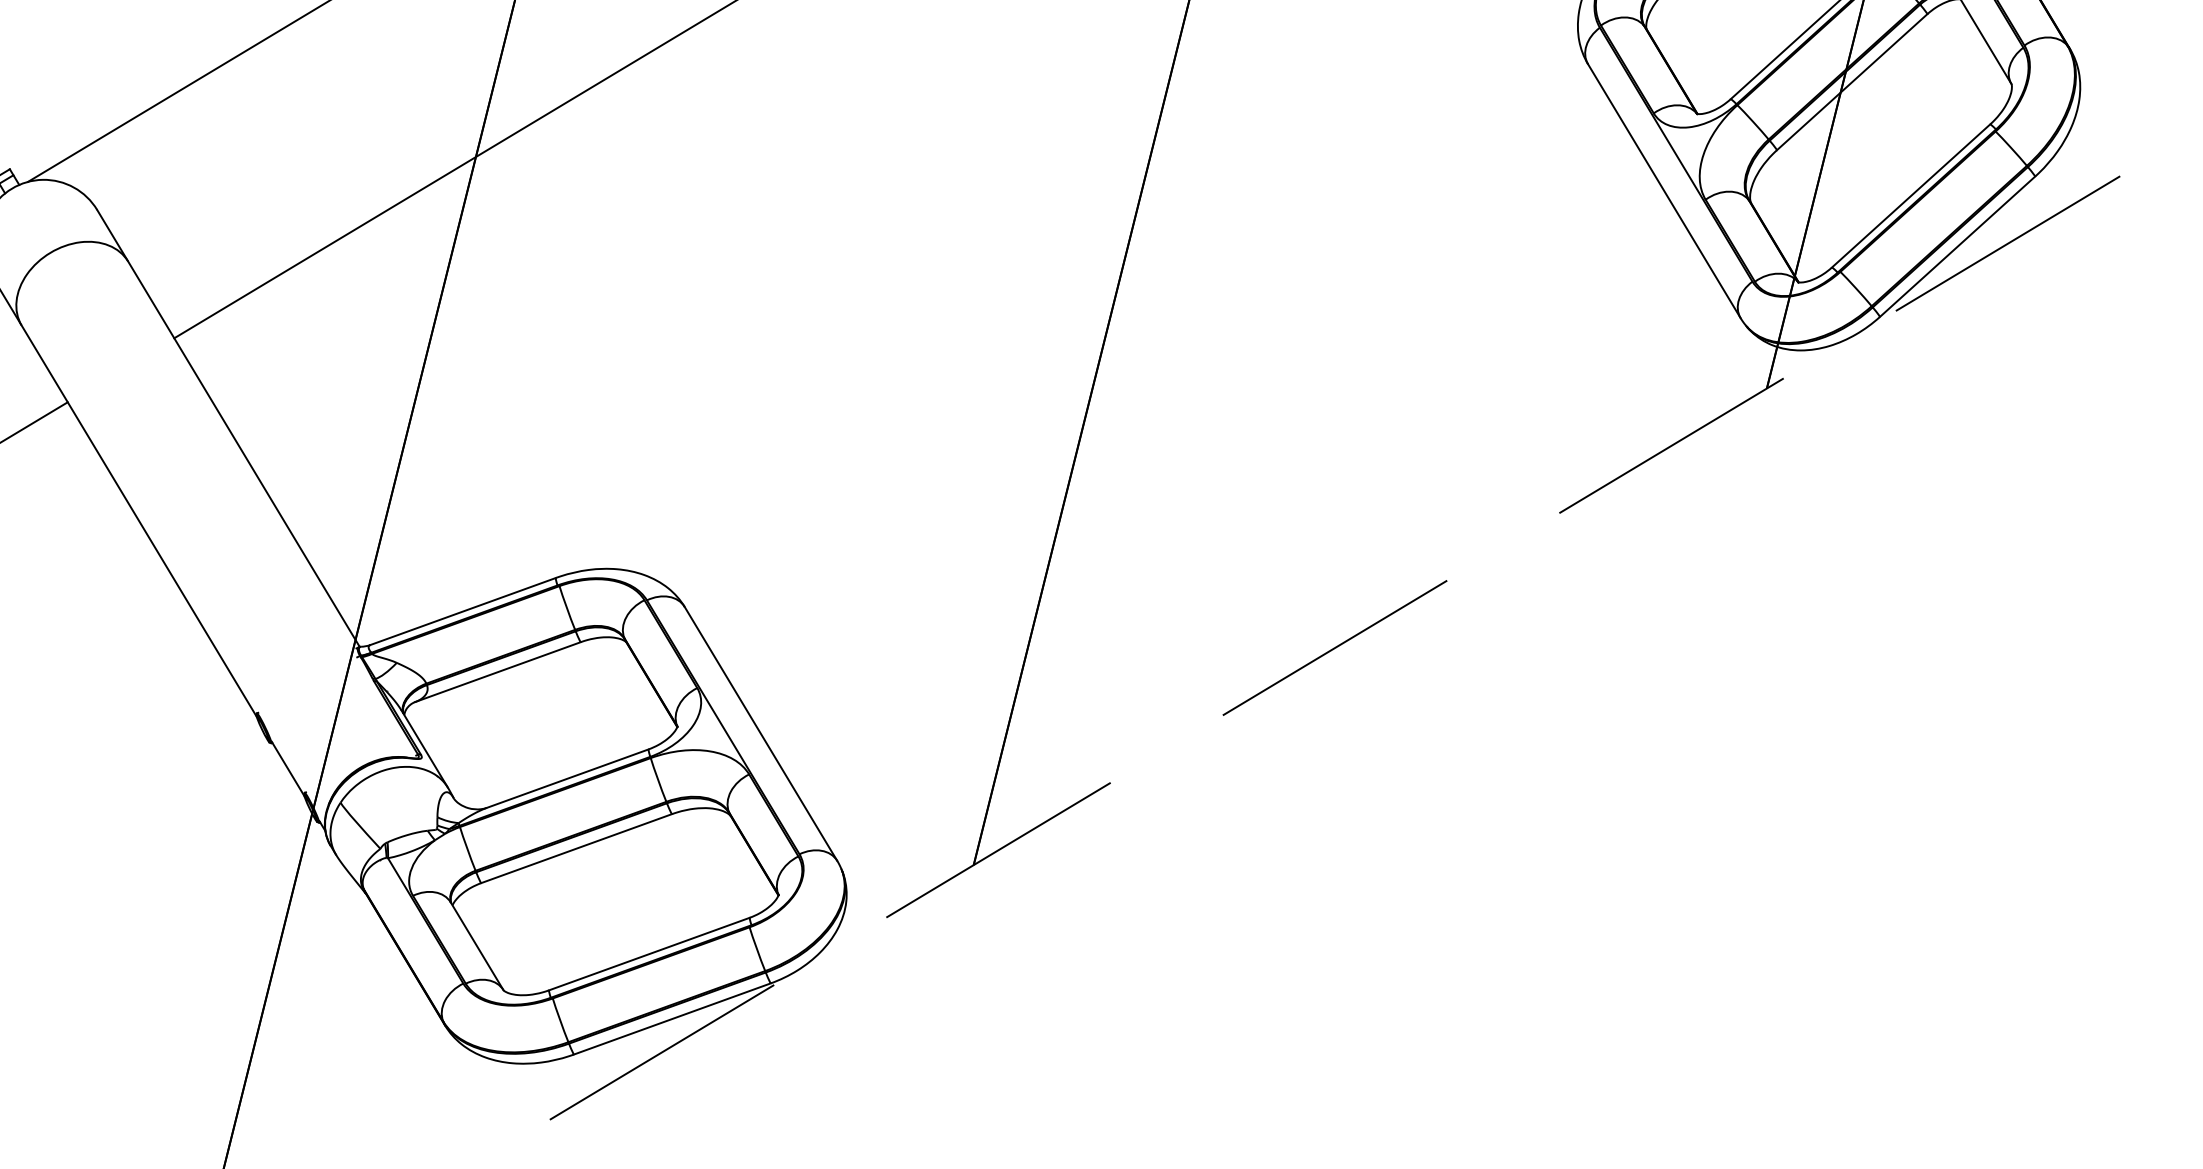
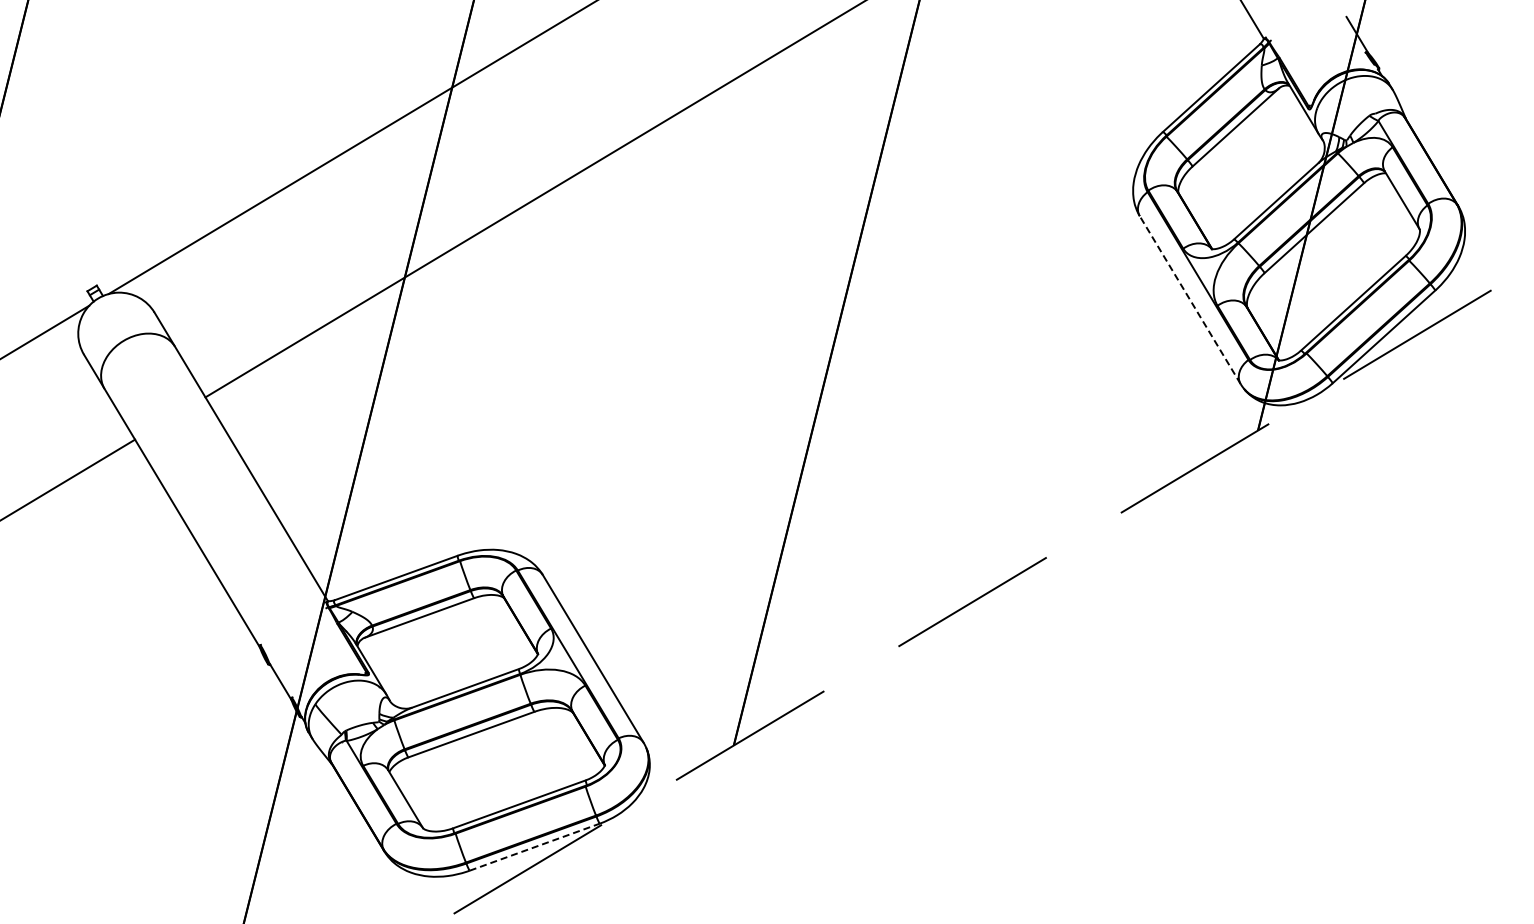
line: (1664, 191) -> (1190, 300), solid -> dashed
line: (673, 1019) -> (535, 847), solid -> dashed

